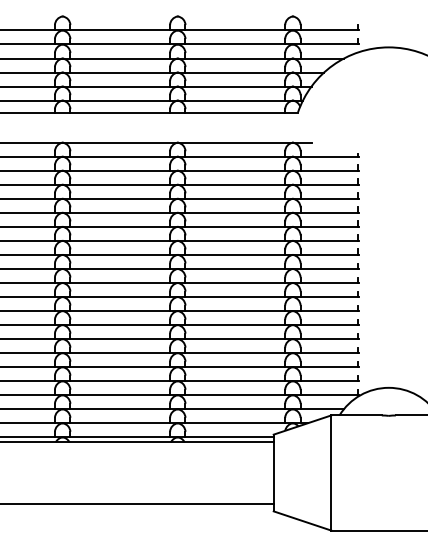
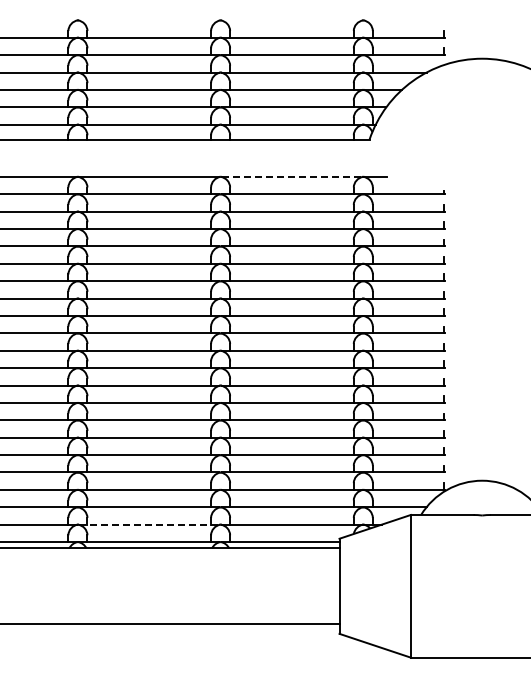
line: (235, 142) -> (292, 176), solid -> dashed
line: (120, 423) -> (149, 524), solid -> dashed

